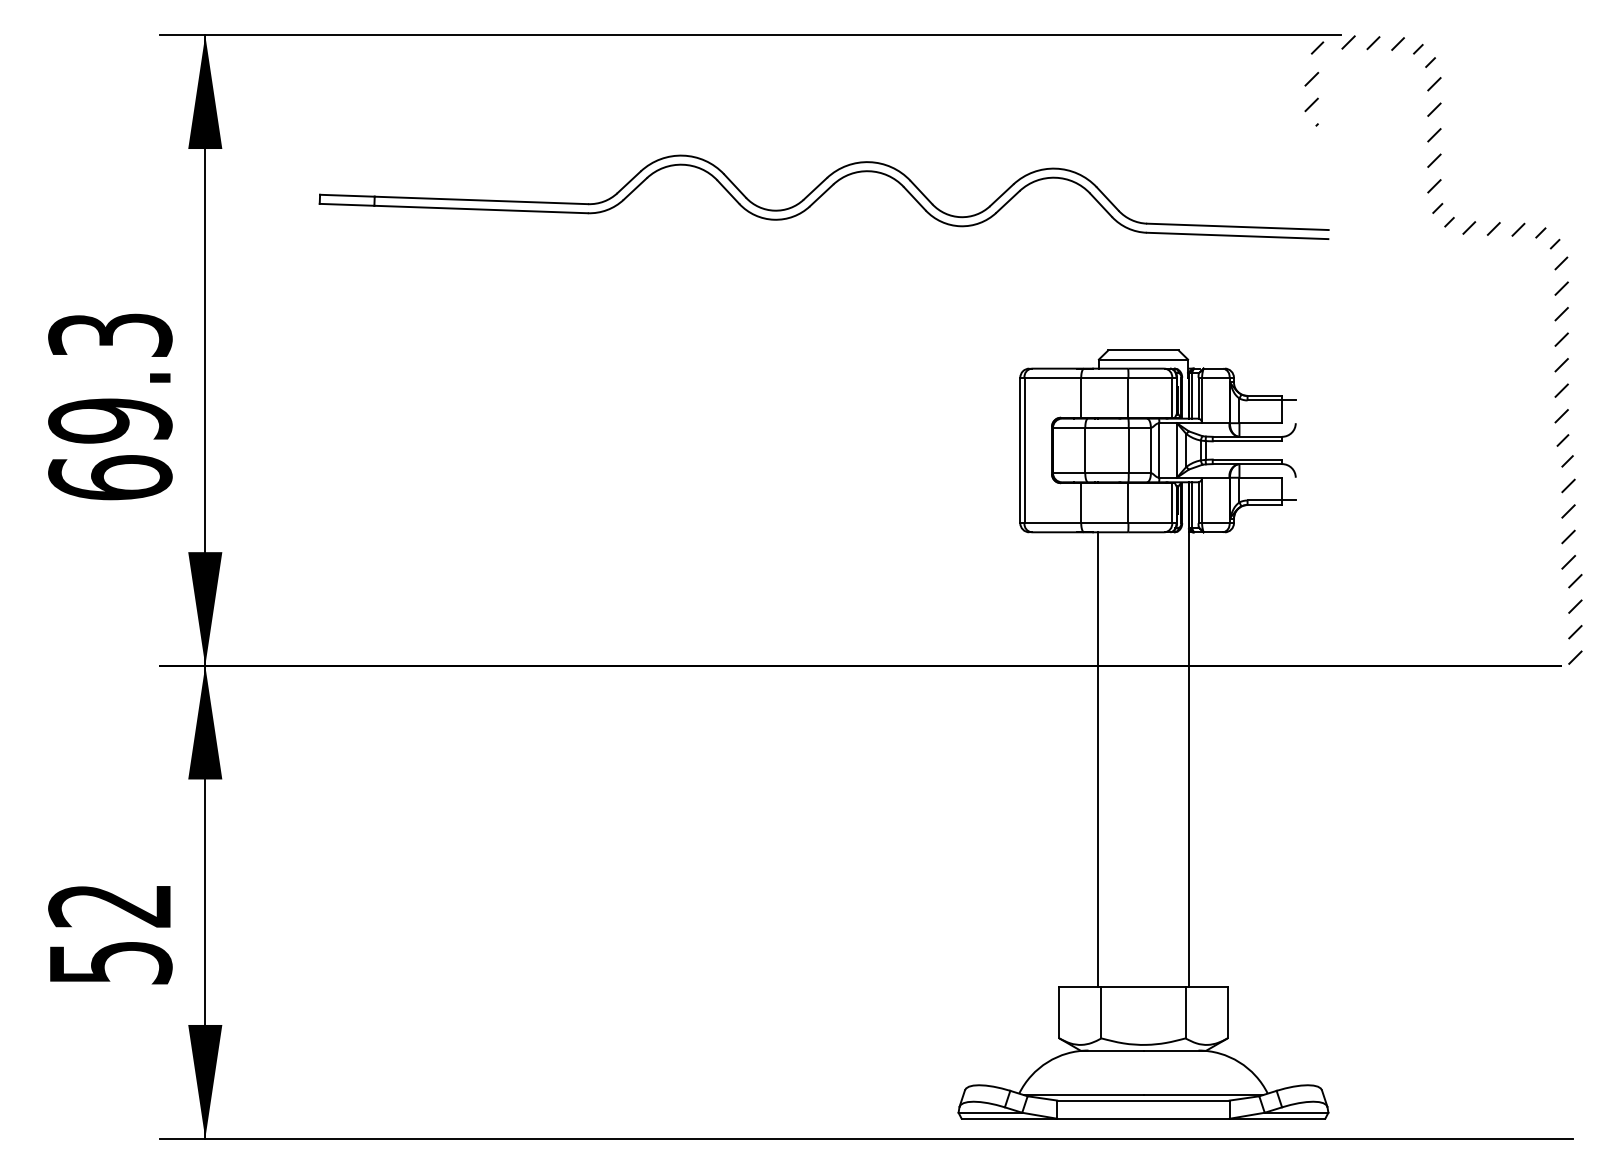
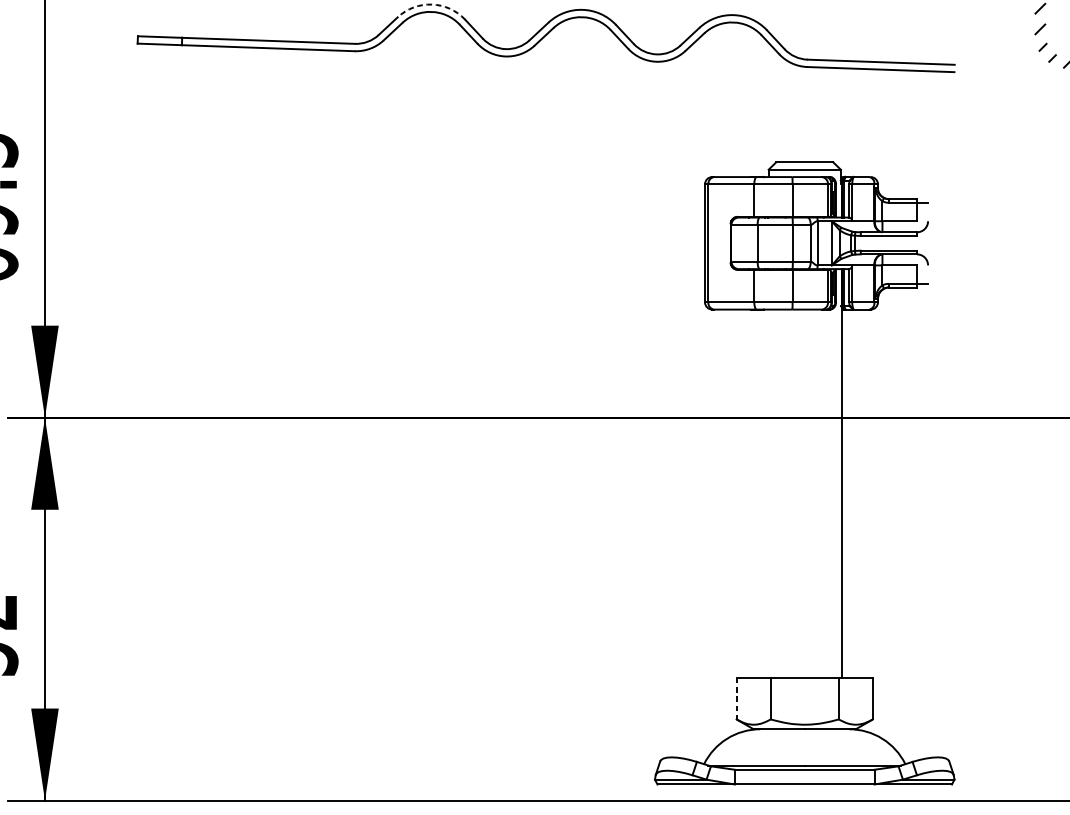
arc: (683, 155) -> (432, 4), solid -> dashed
line: (1098, 759) -> (768, 493), removed
line: (1059, 1012) -> (736, 698), solid -> dashed

